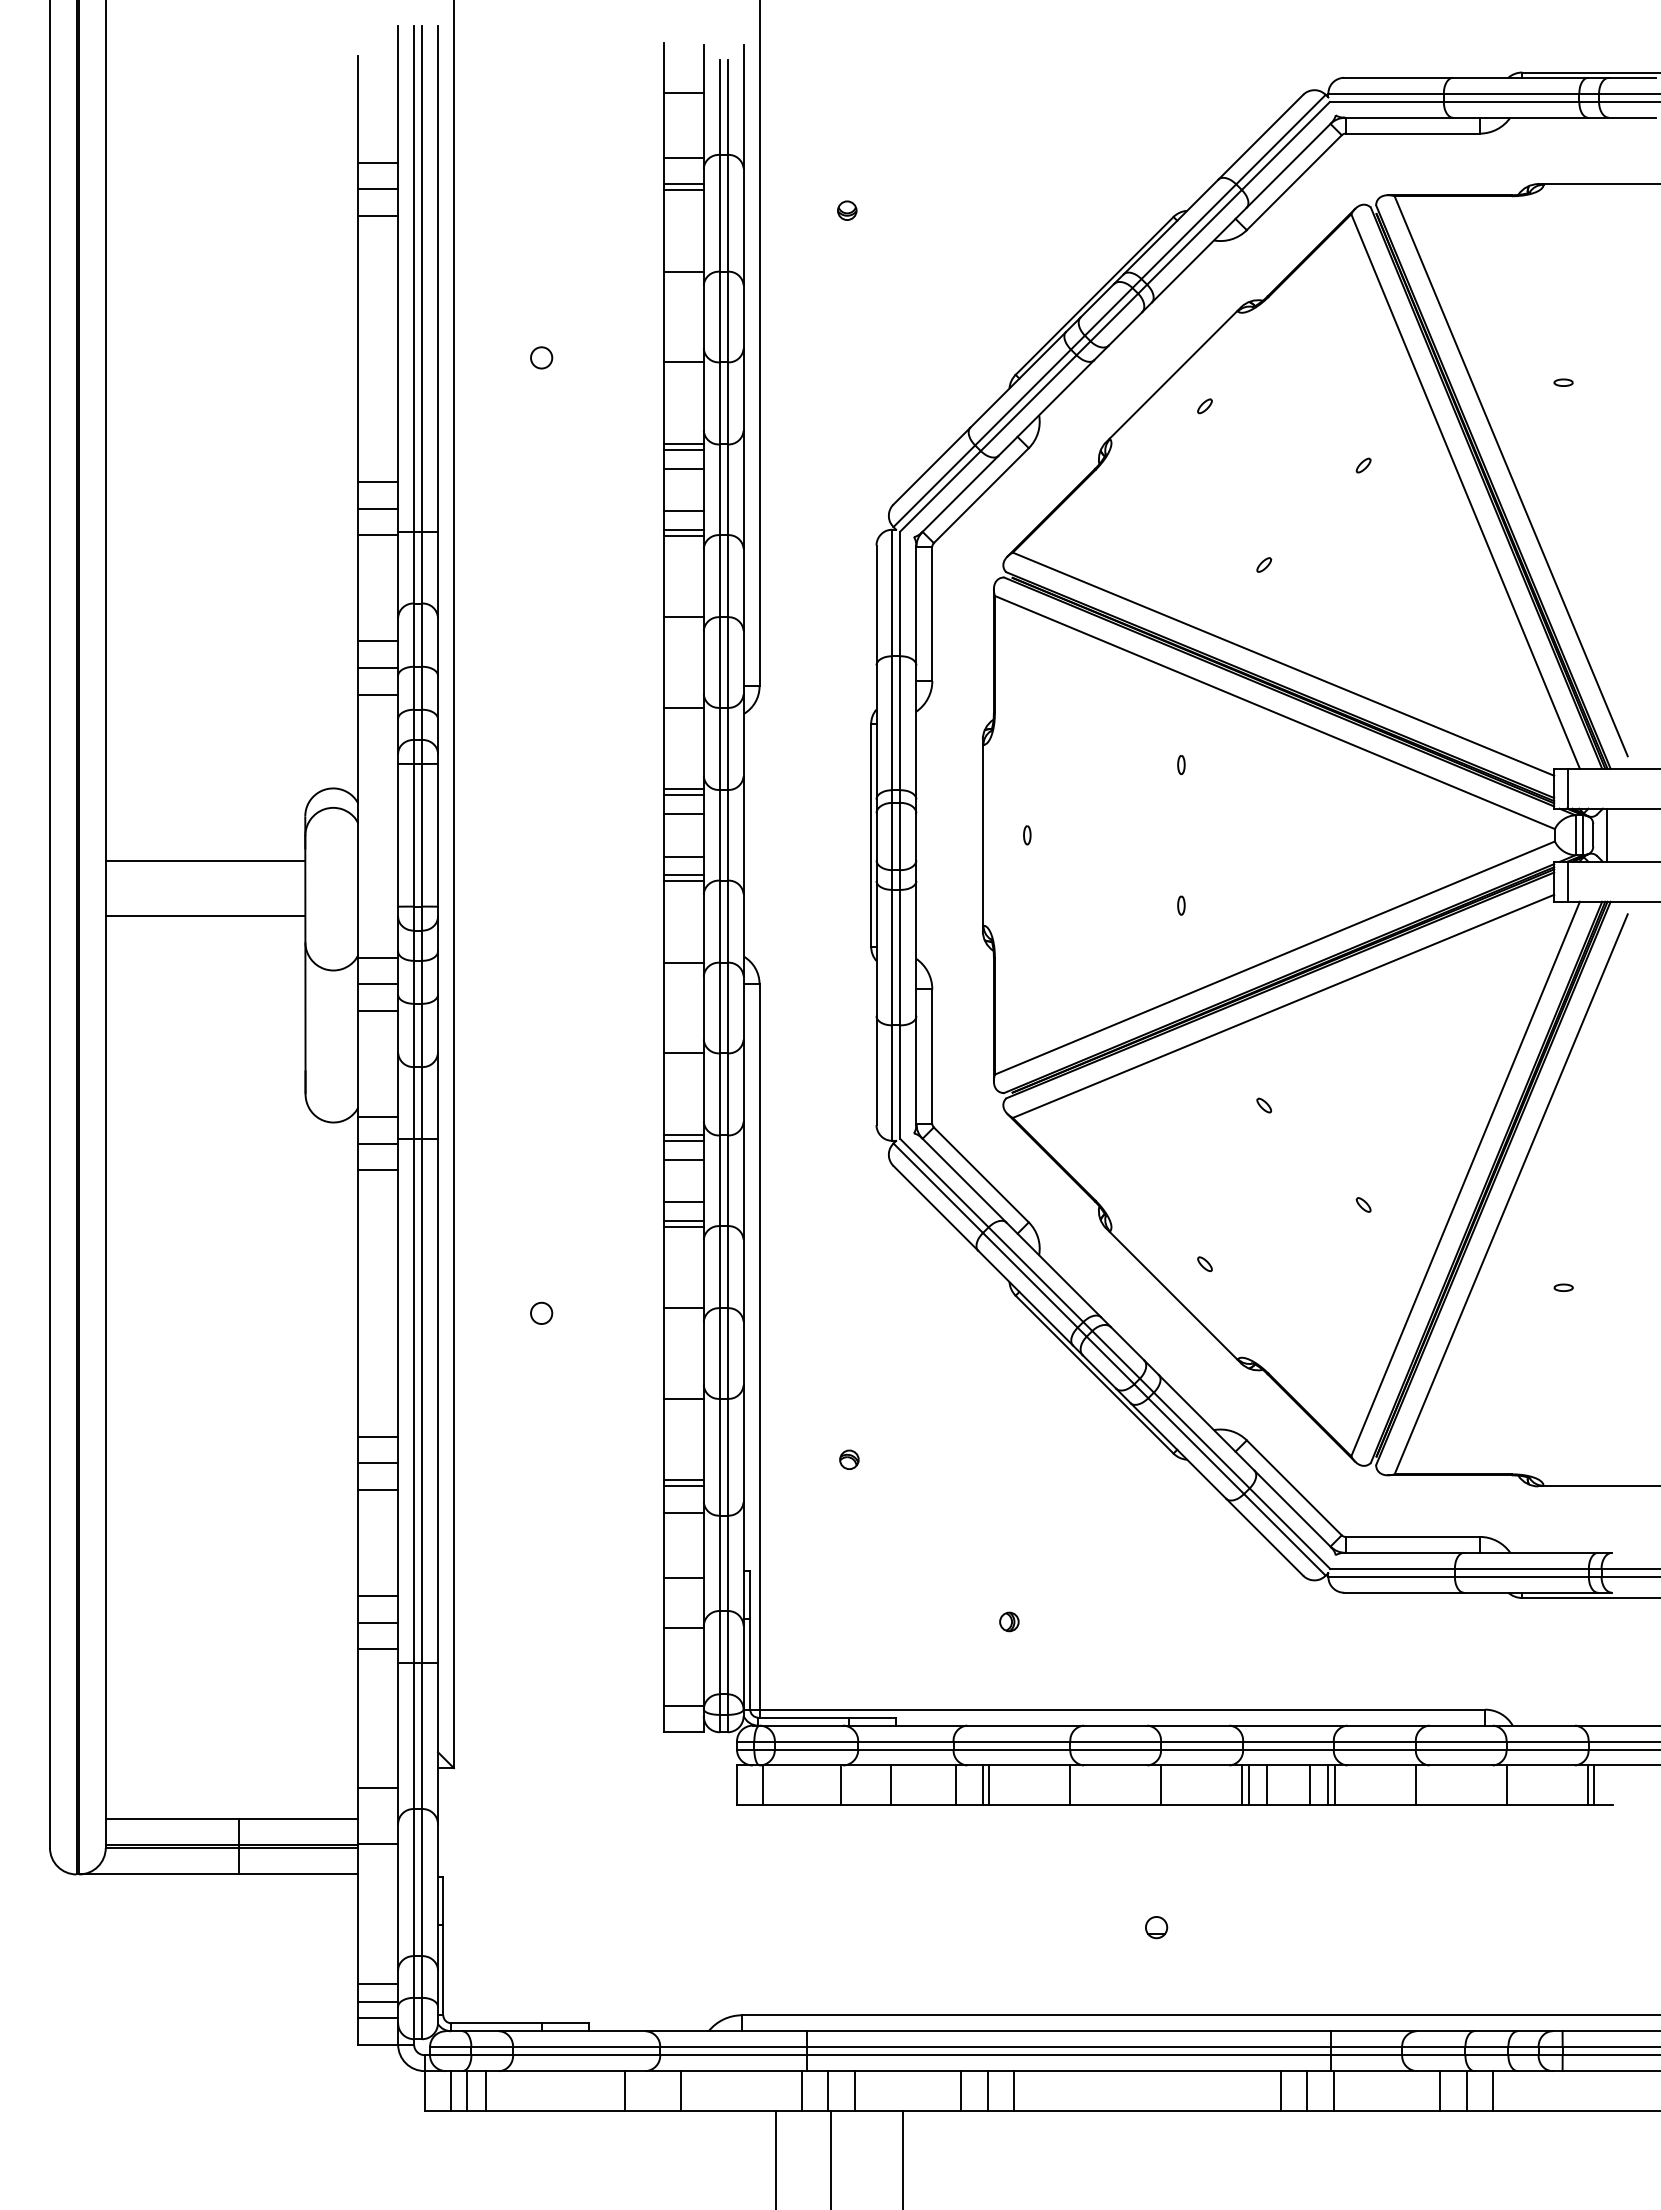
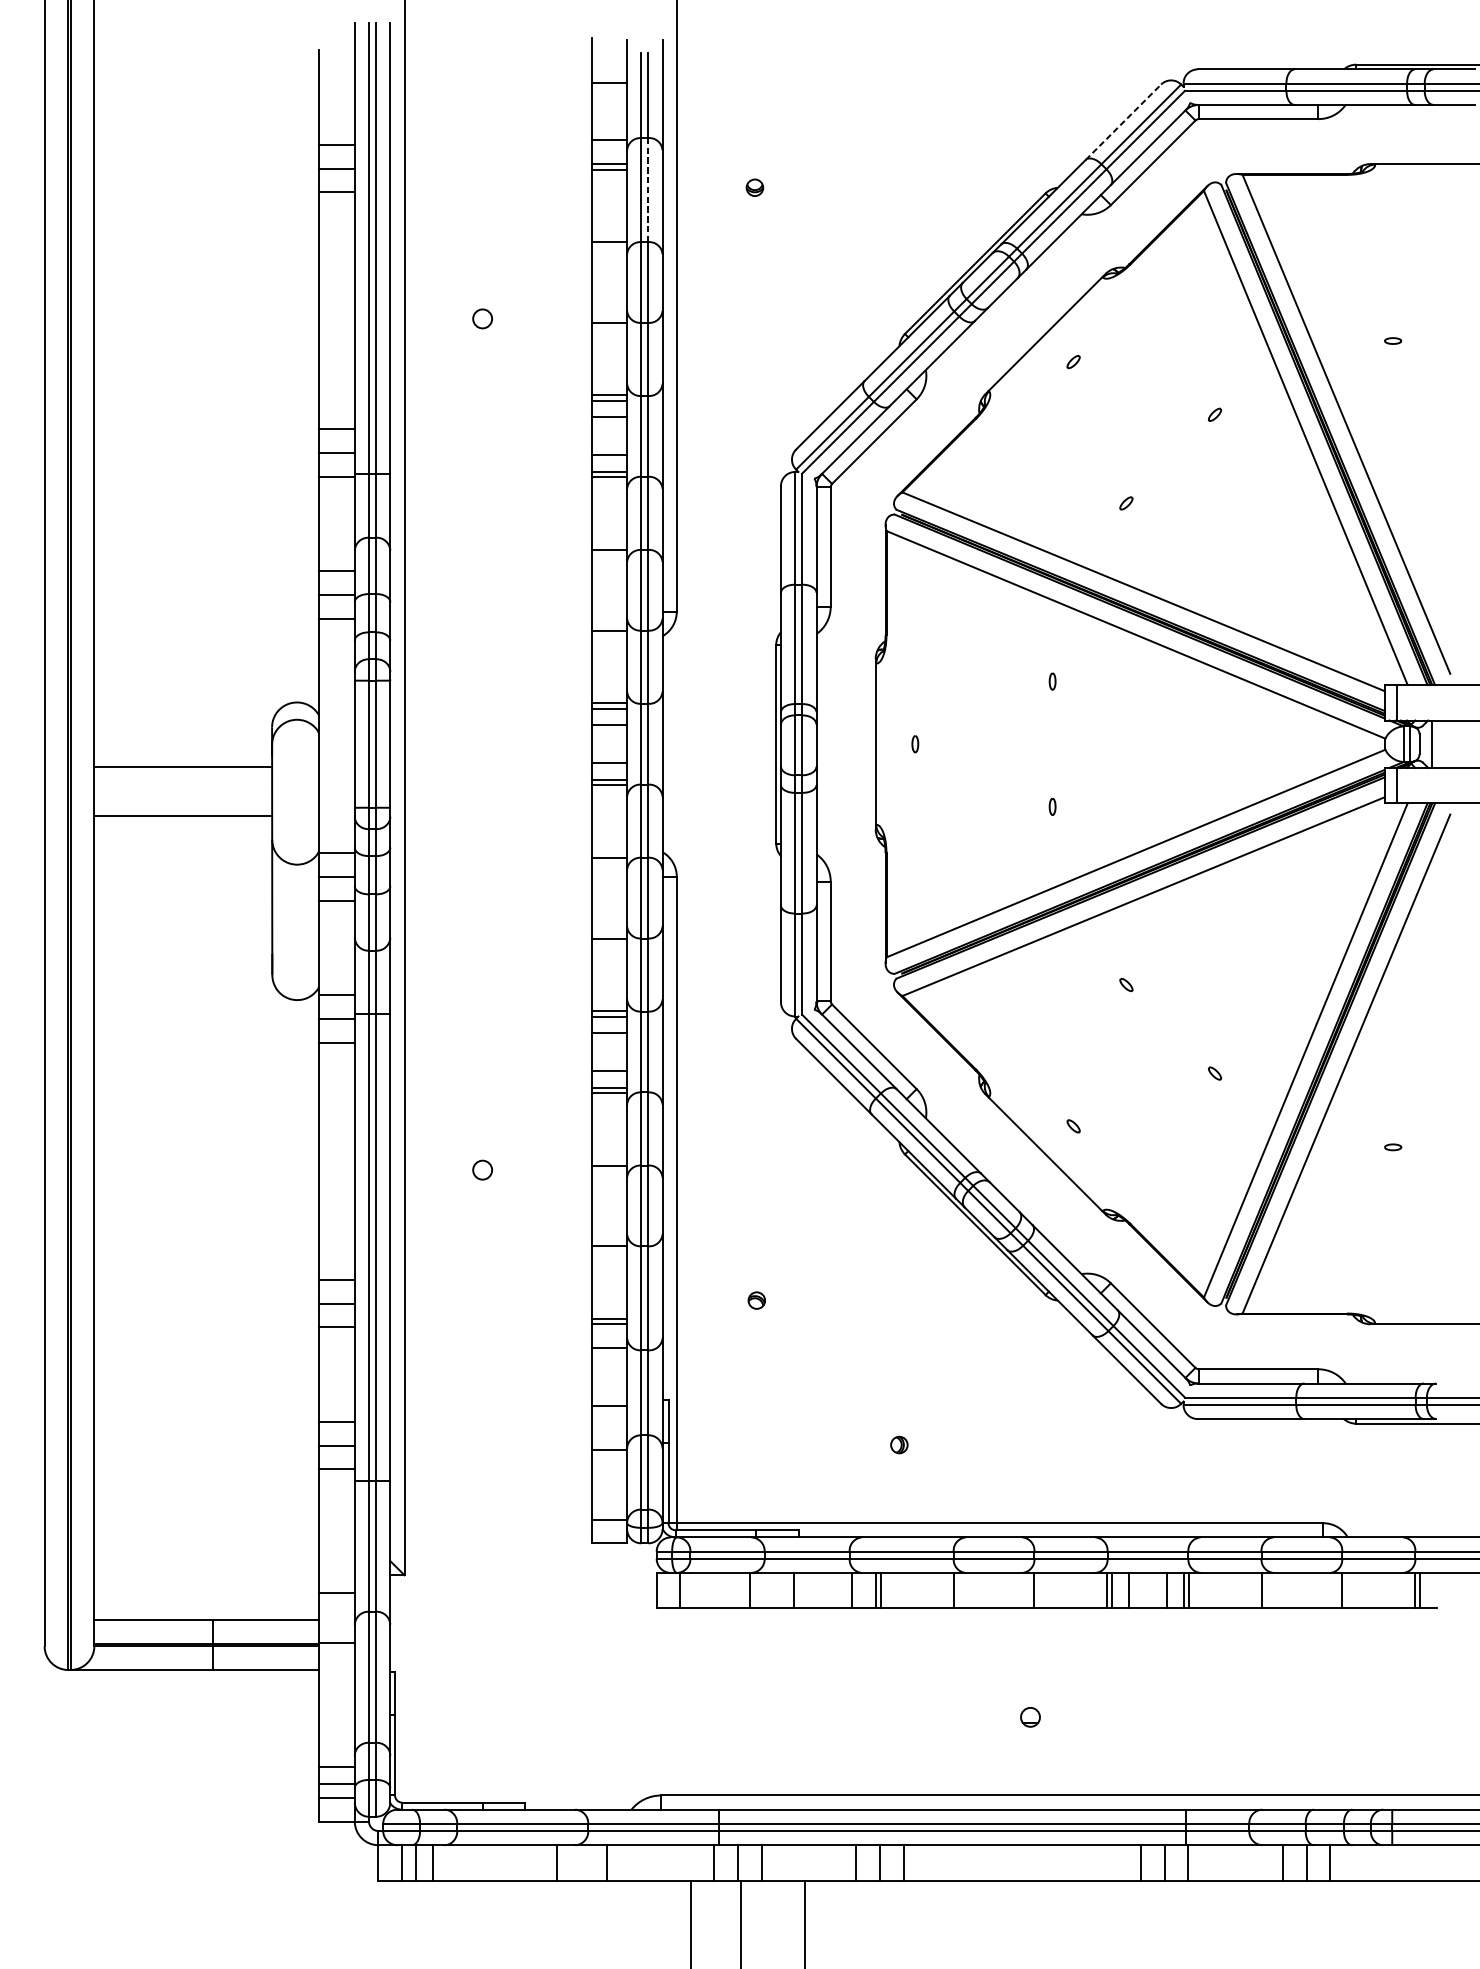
line: (1260, 137) -> (1123, 122), solid -> dashed
line: (727, 212) -> (648, 189), solid -> dashed

